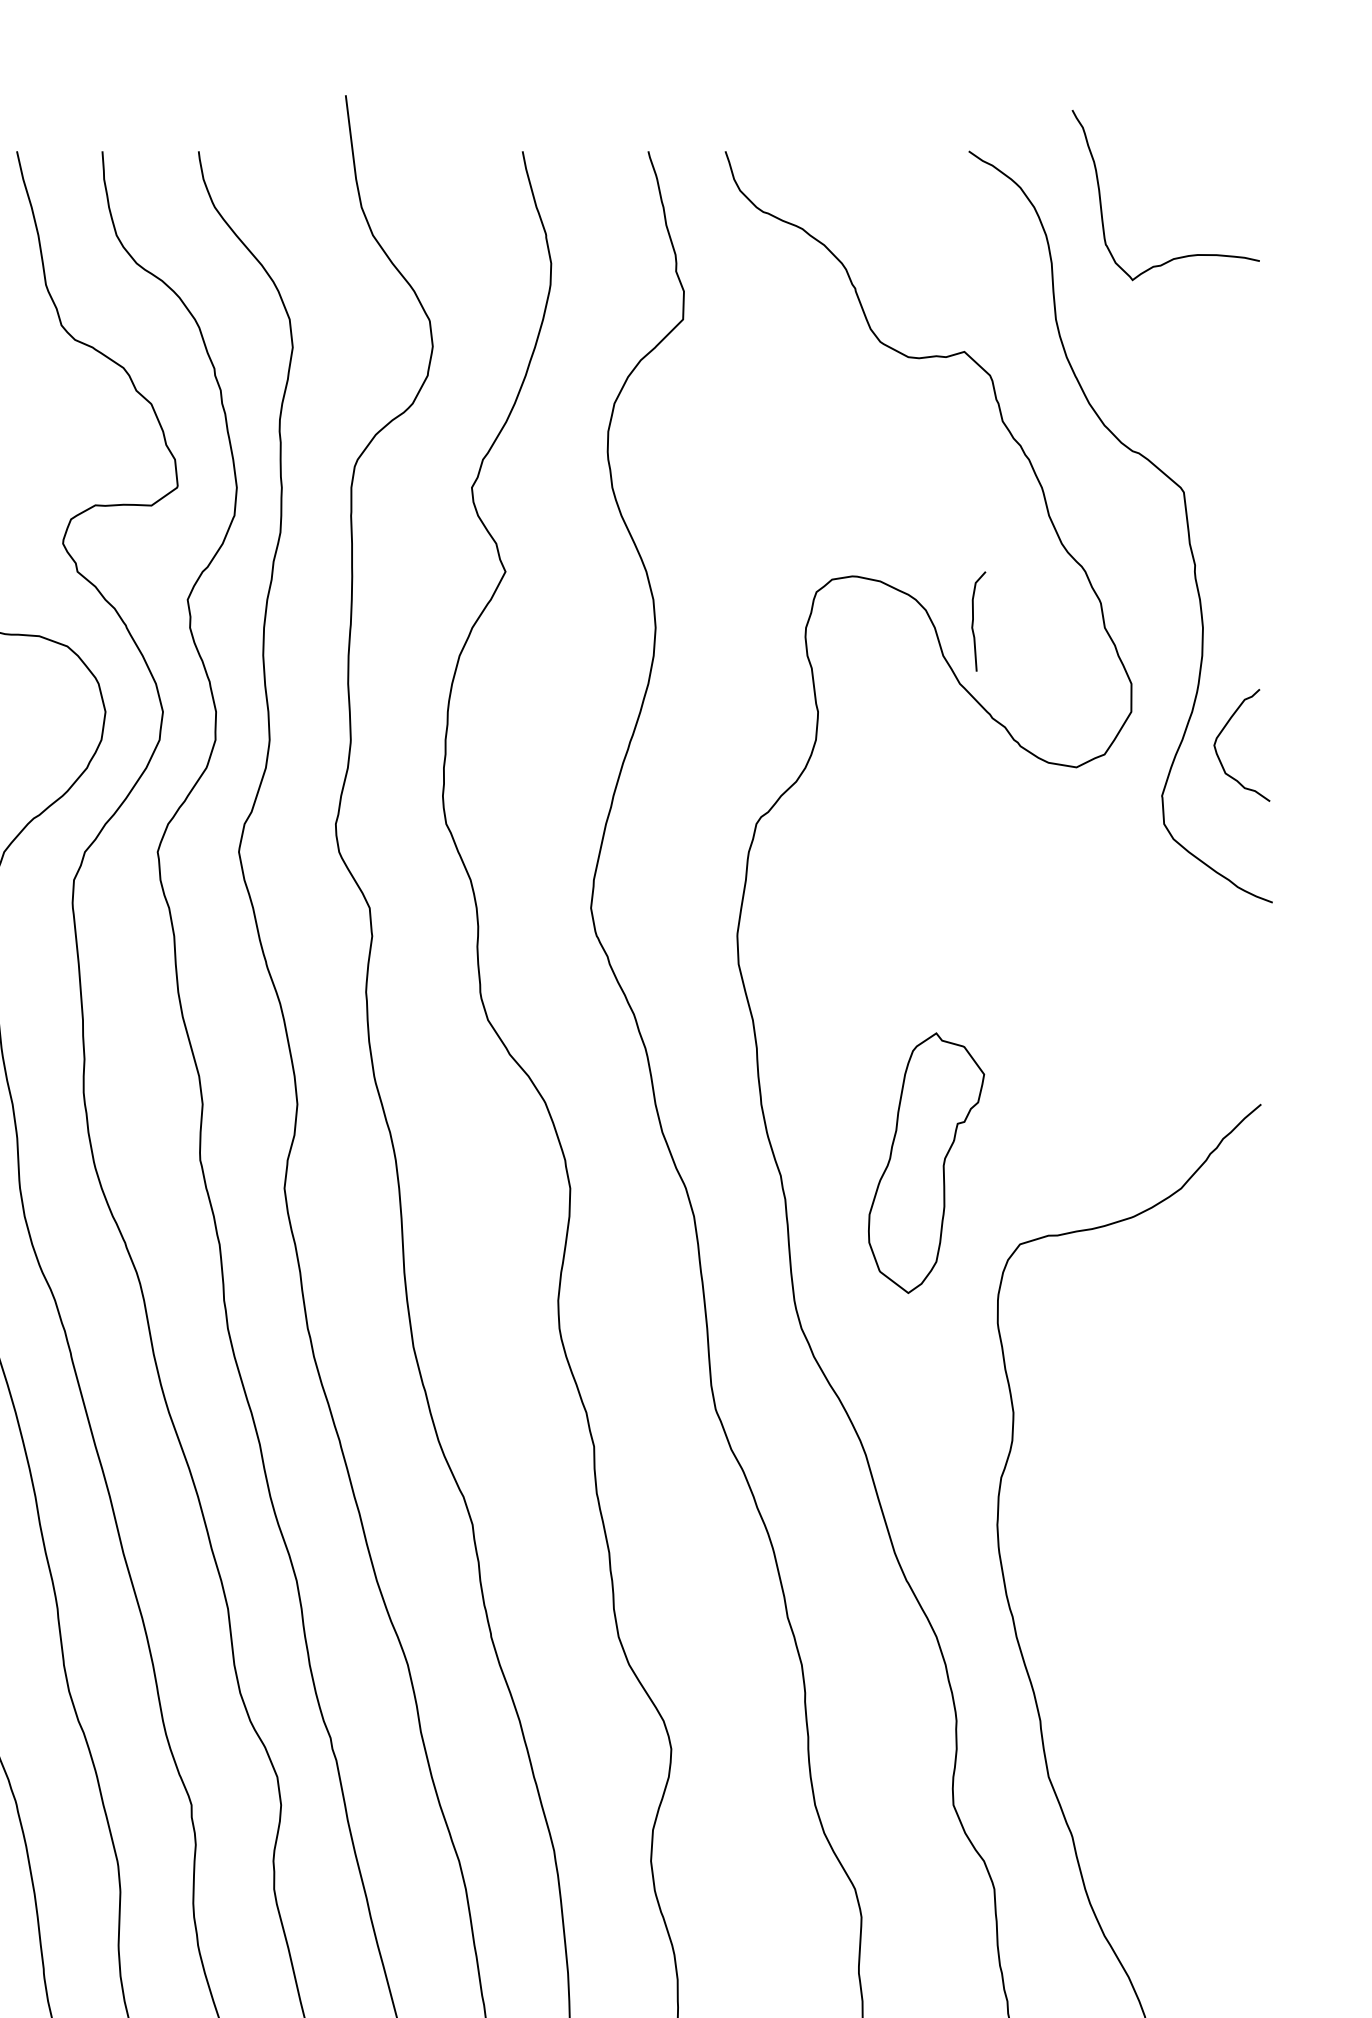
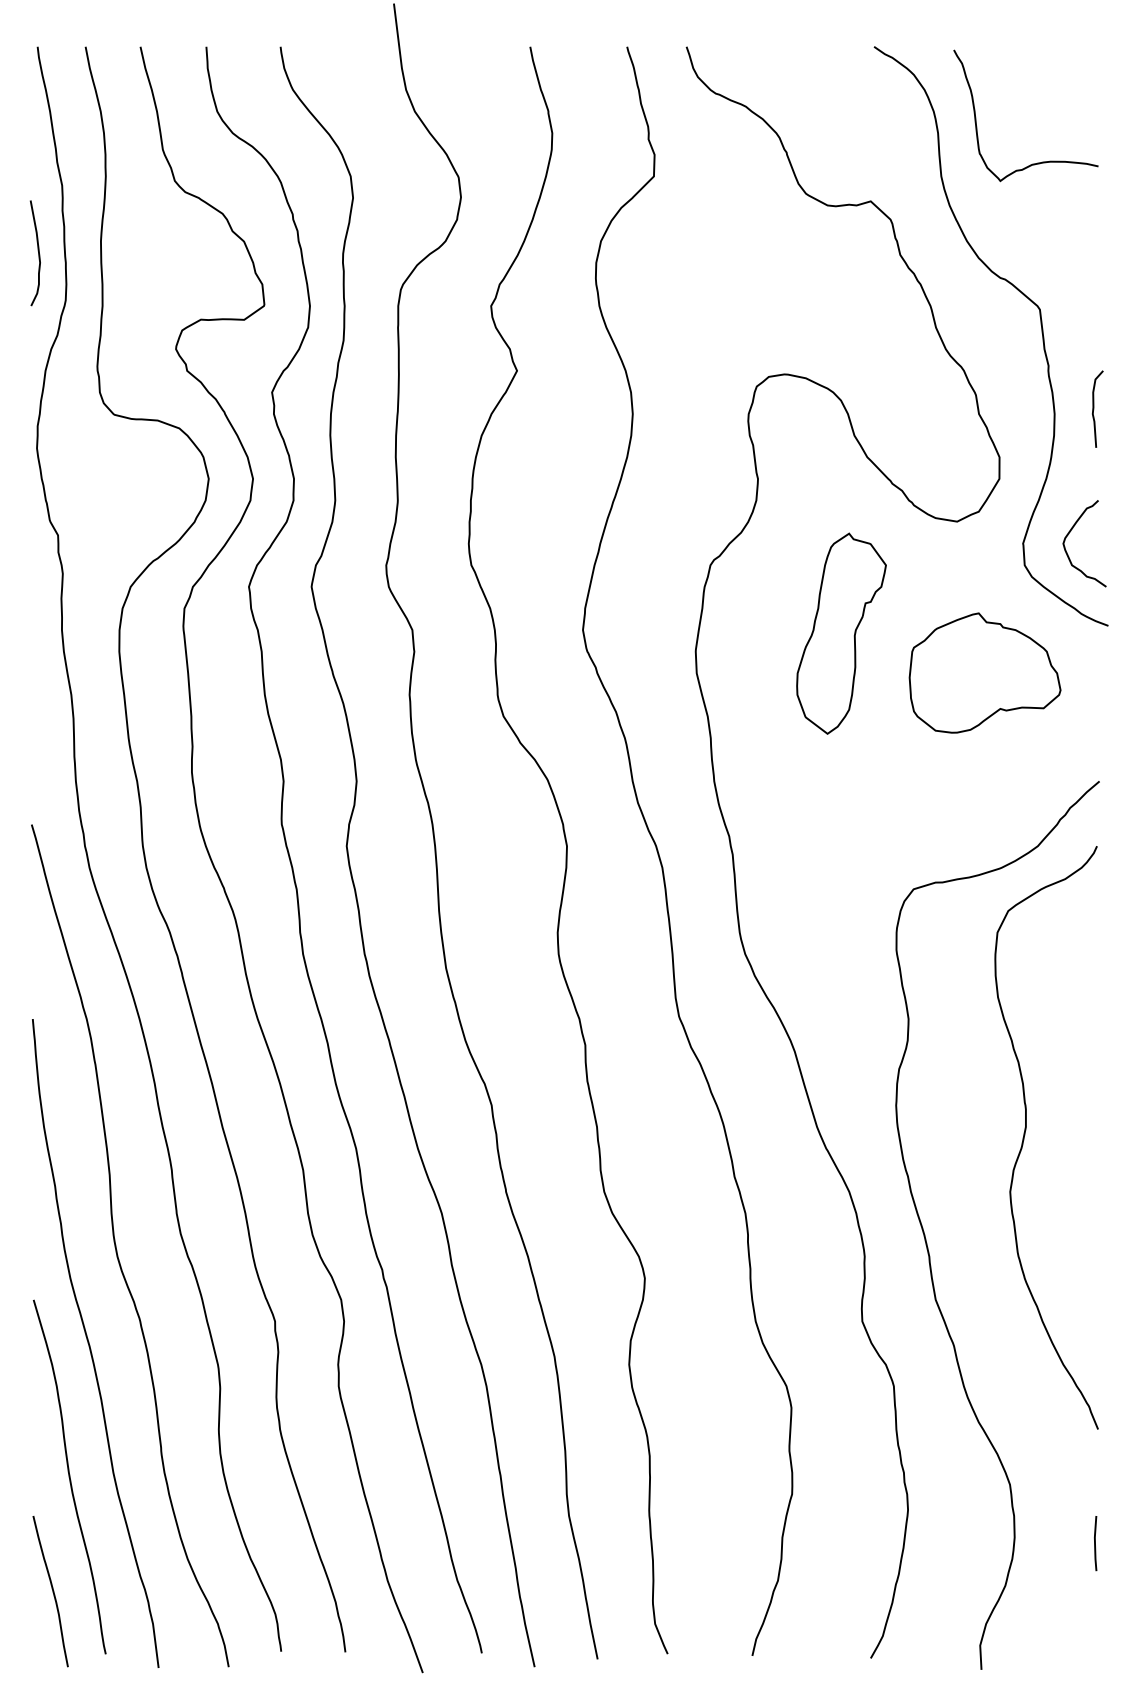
curve: (1180, 256) -> (1037, 162), moved
curve: (974, 620) -> (1094, 408), moved
curve: (1224, 729) -> (1071, 531), moved
part: (1111, 963) -> (984, 672), added
part: (926, 1162) -> (841, 633), moved
curve: (1165, 1563) -> (1025, 1135), added

